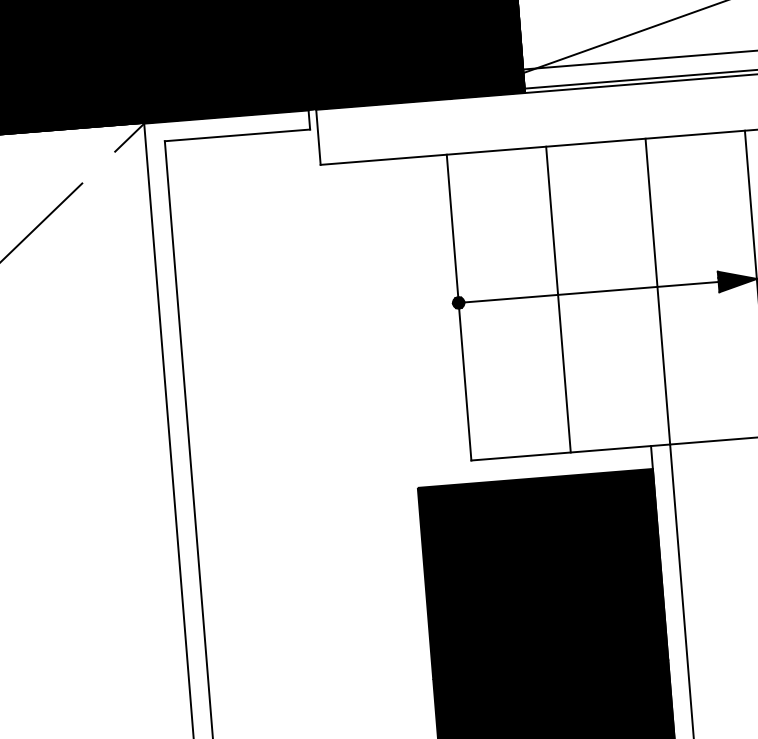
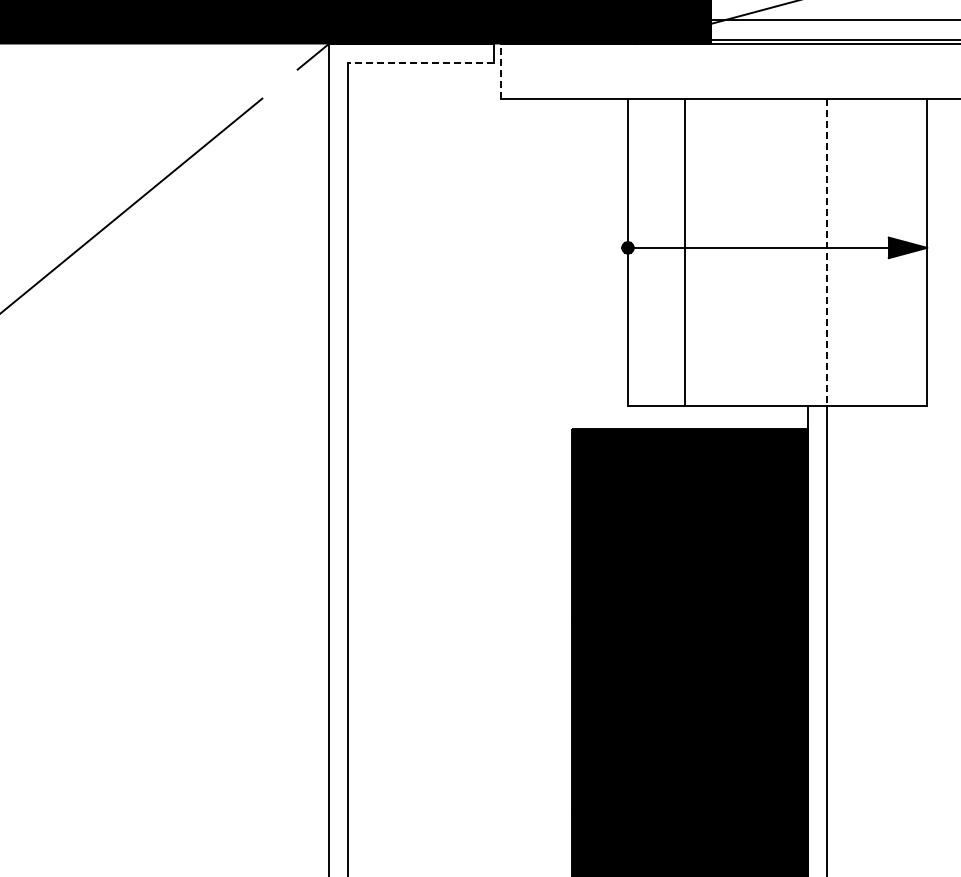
line: (237, 135) -> (420, 63), solid -> dashed
line: (318, 137) -> (501, 71), solid -> dashed
line: (658, 292) -> (827, 253), solid -> dashed
line: (558, 299) -> (684, 252), moved

